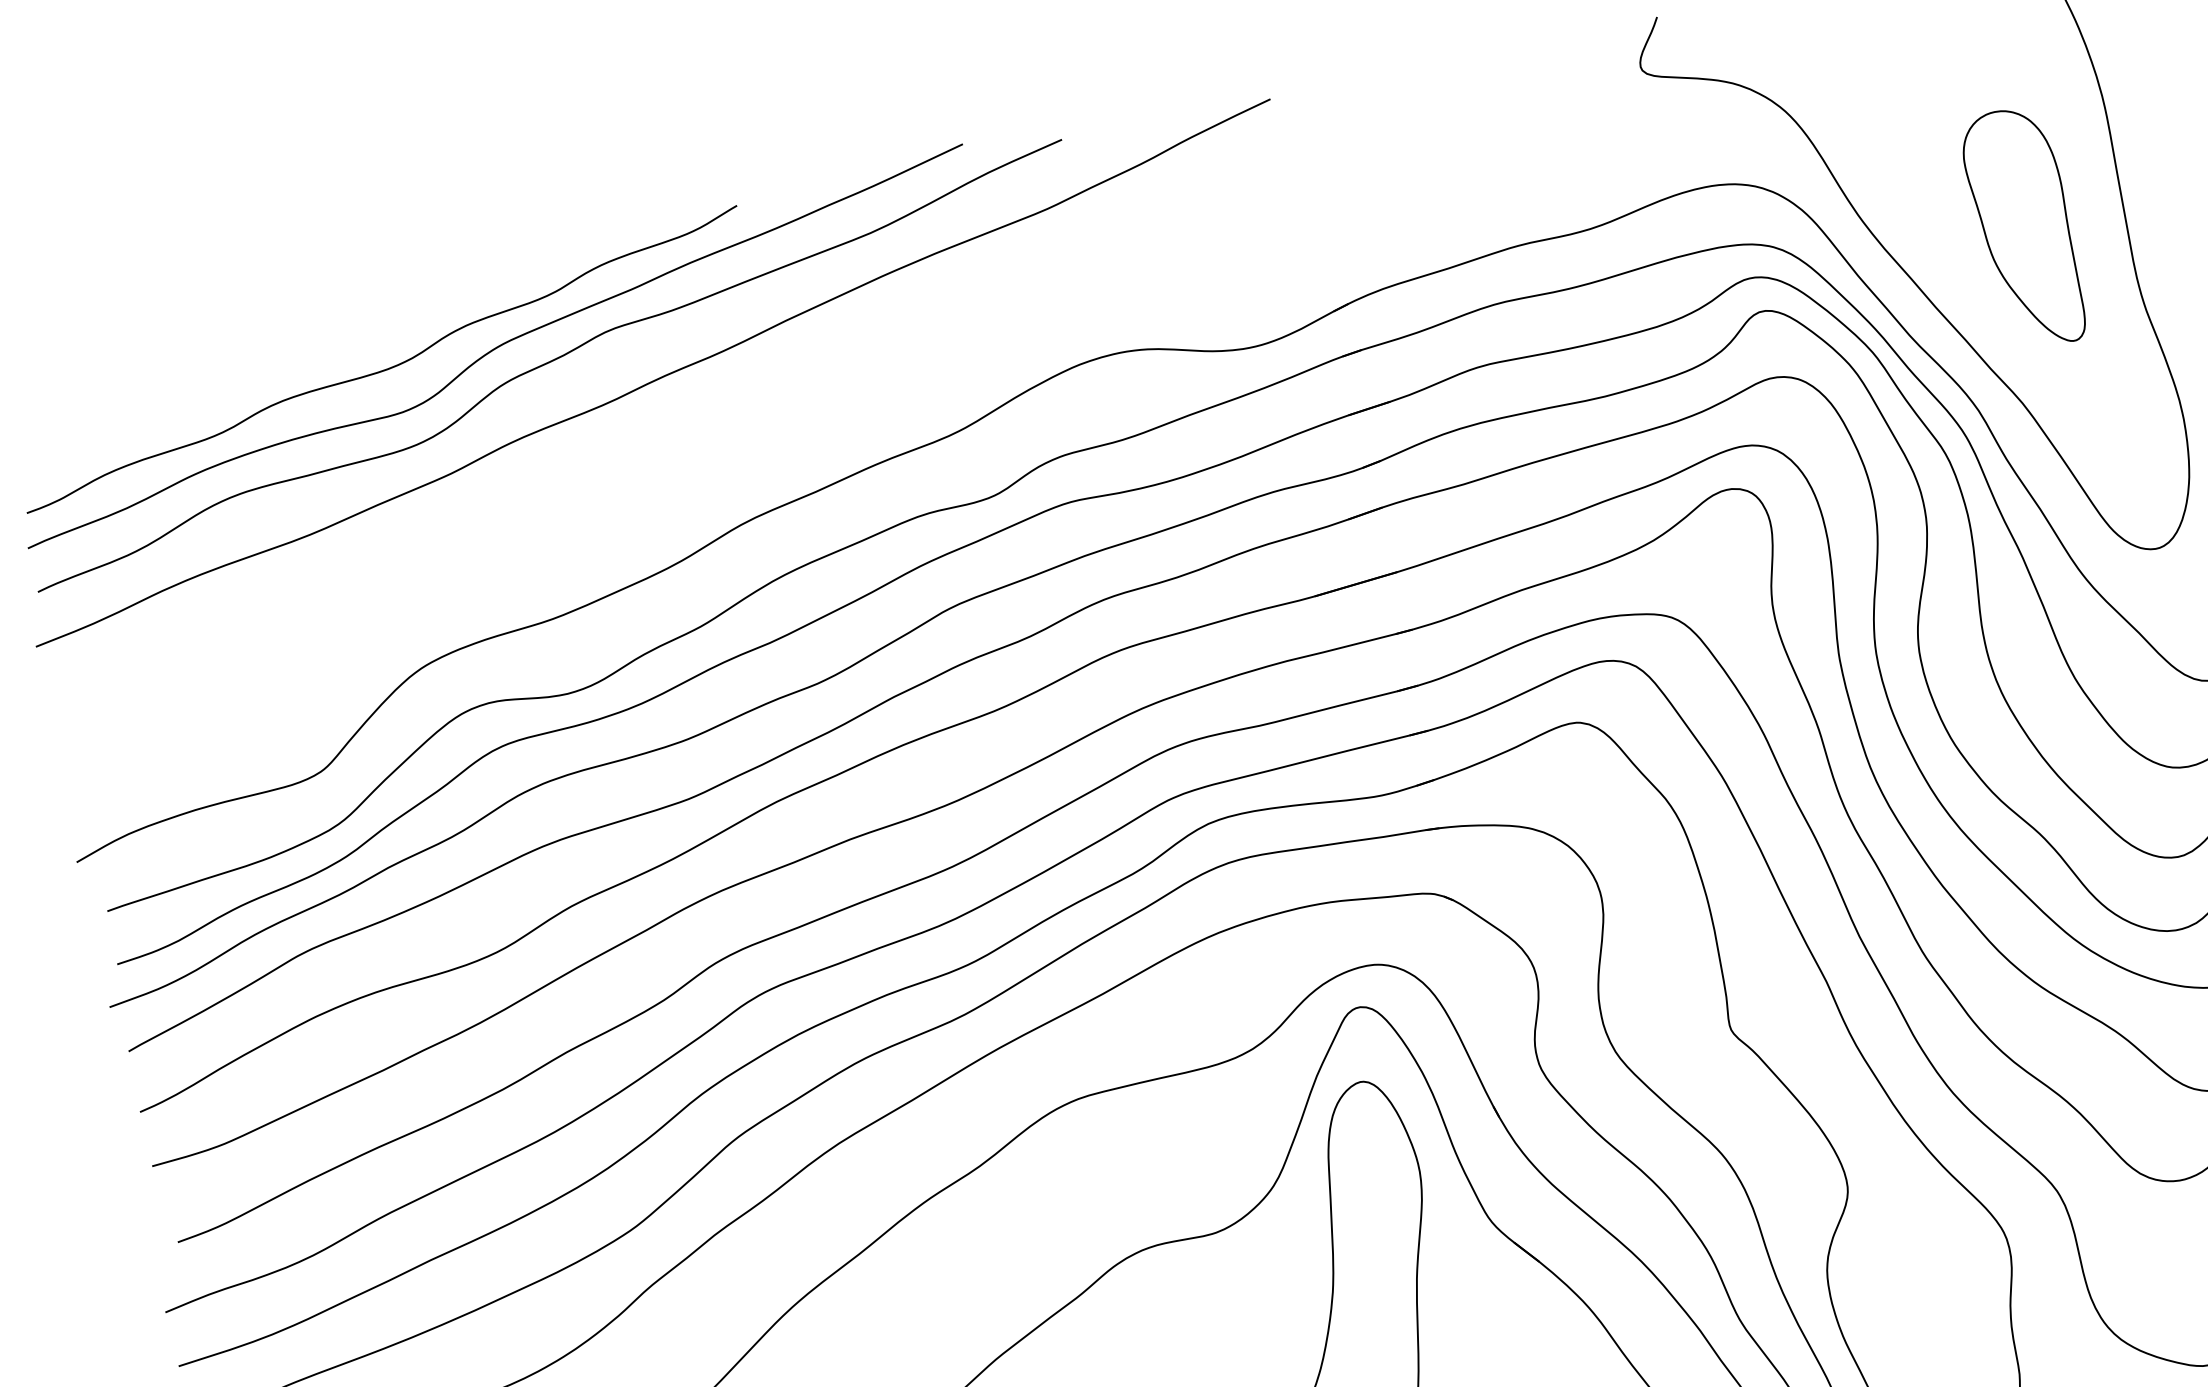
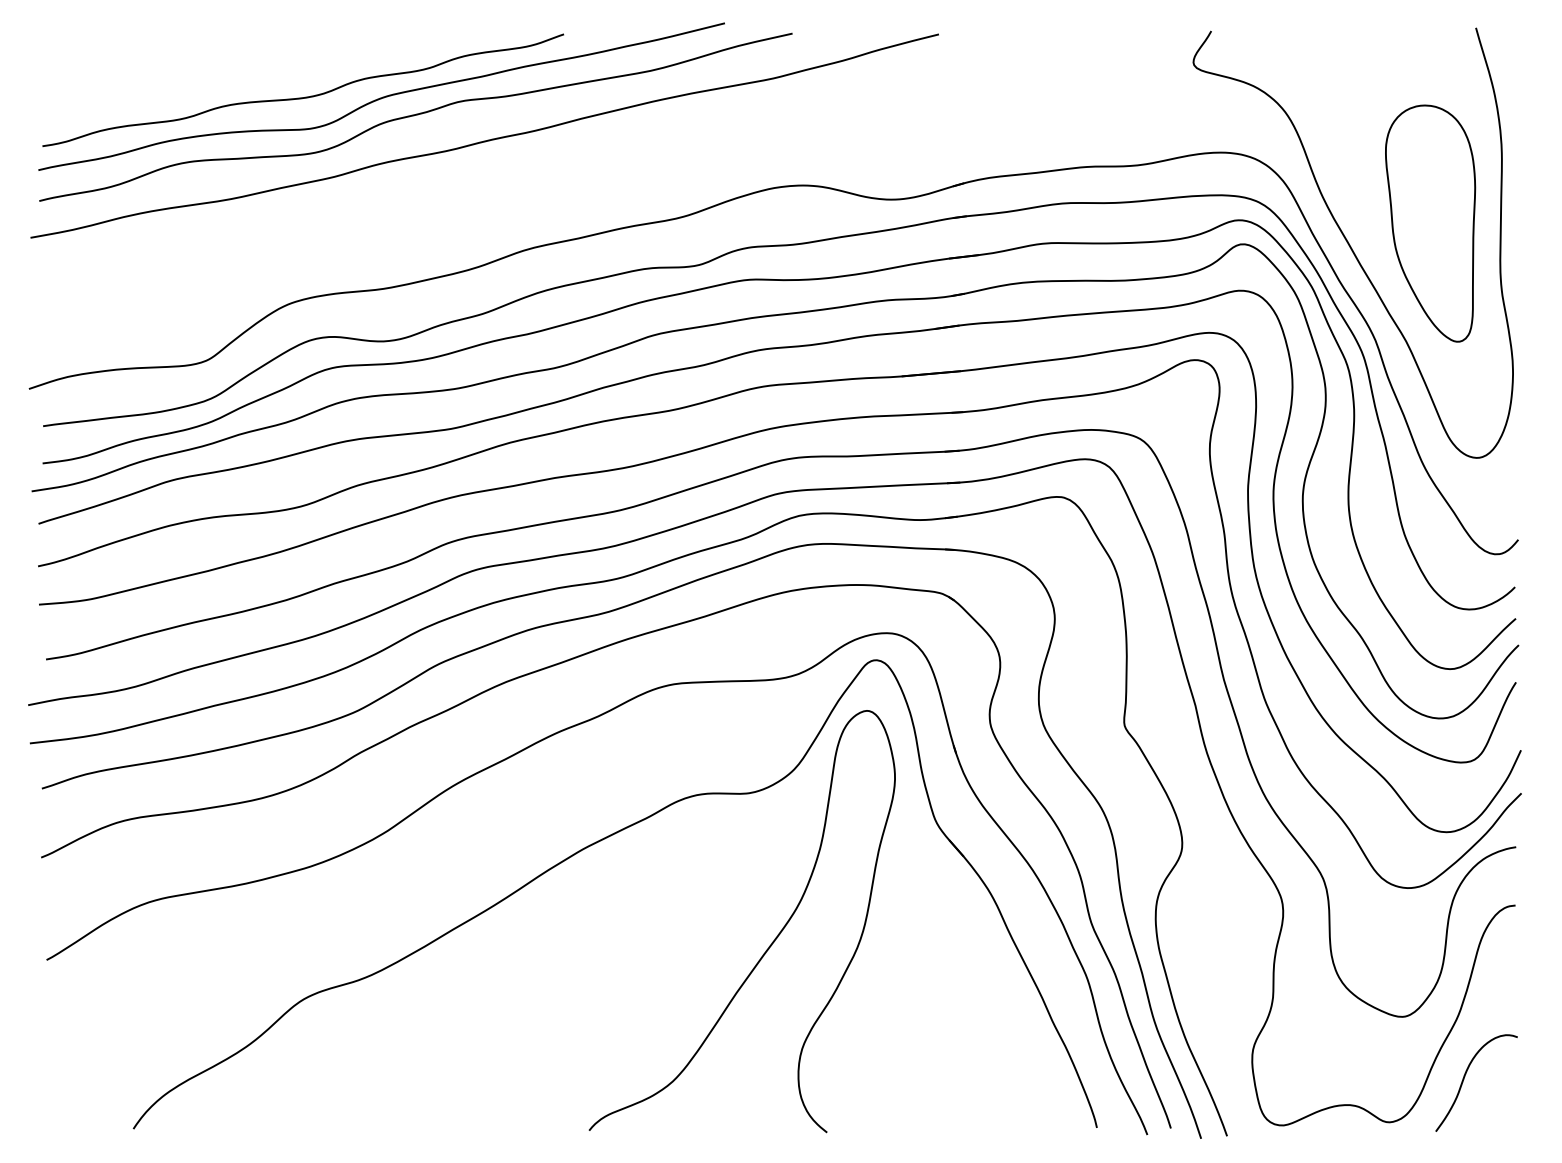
part: (2023, 228) -> (1430, 223), size x1.43

